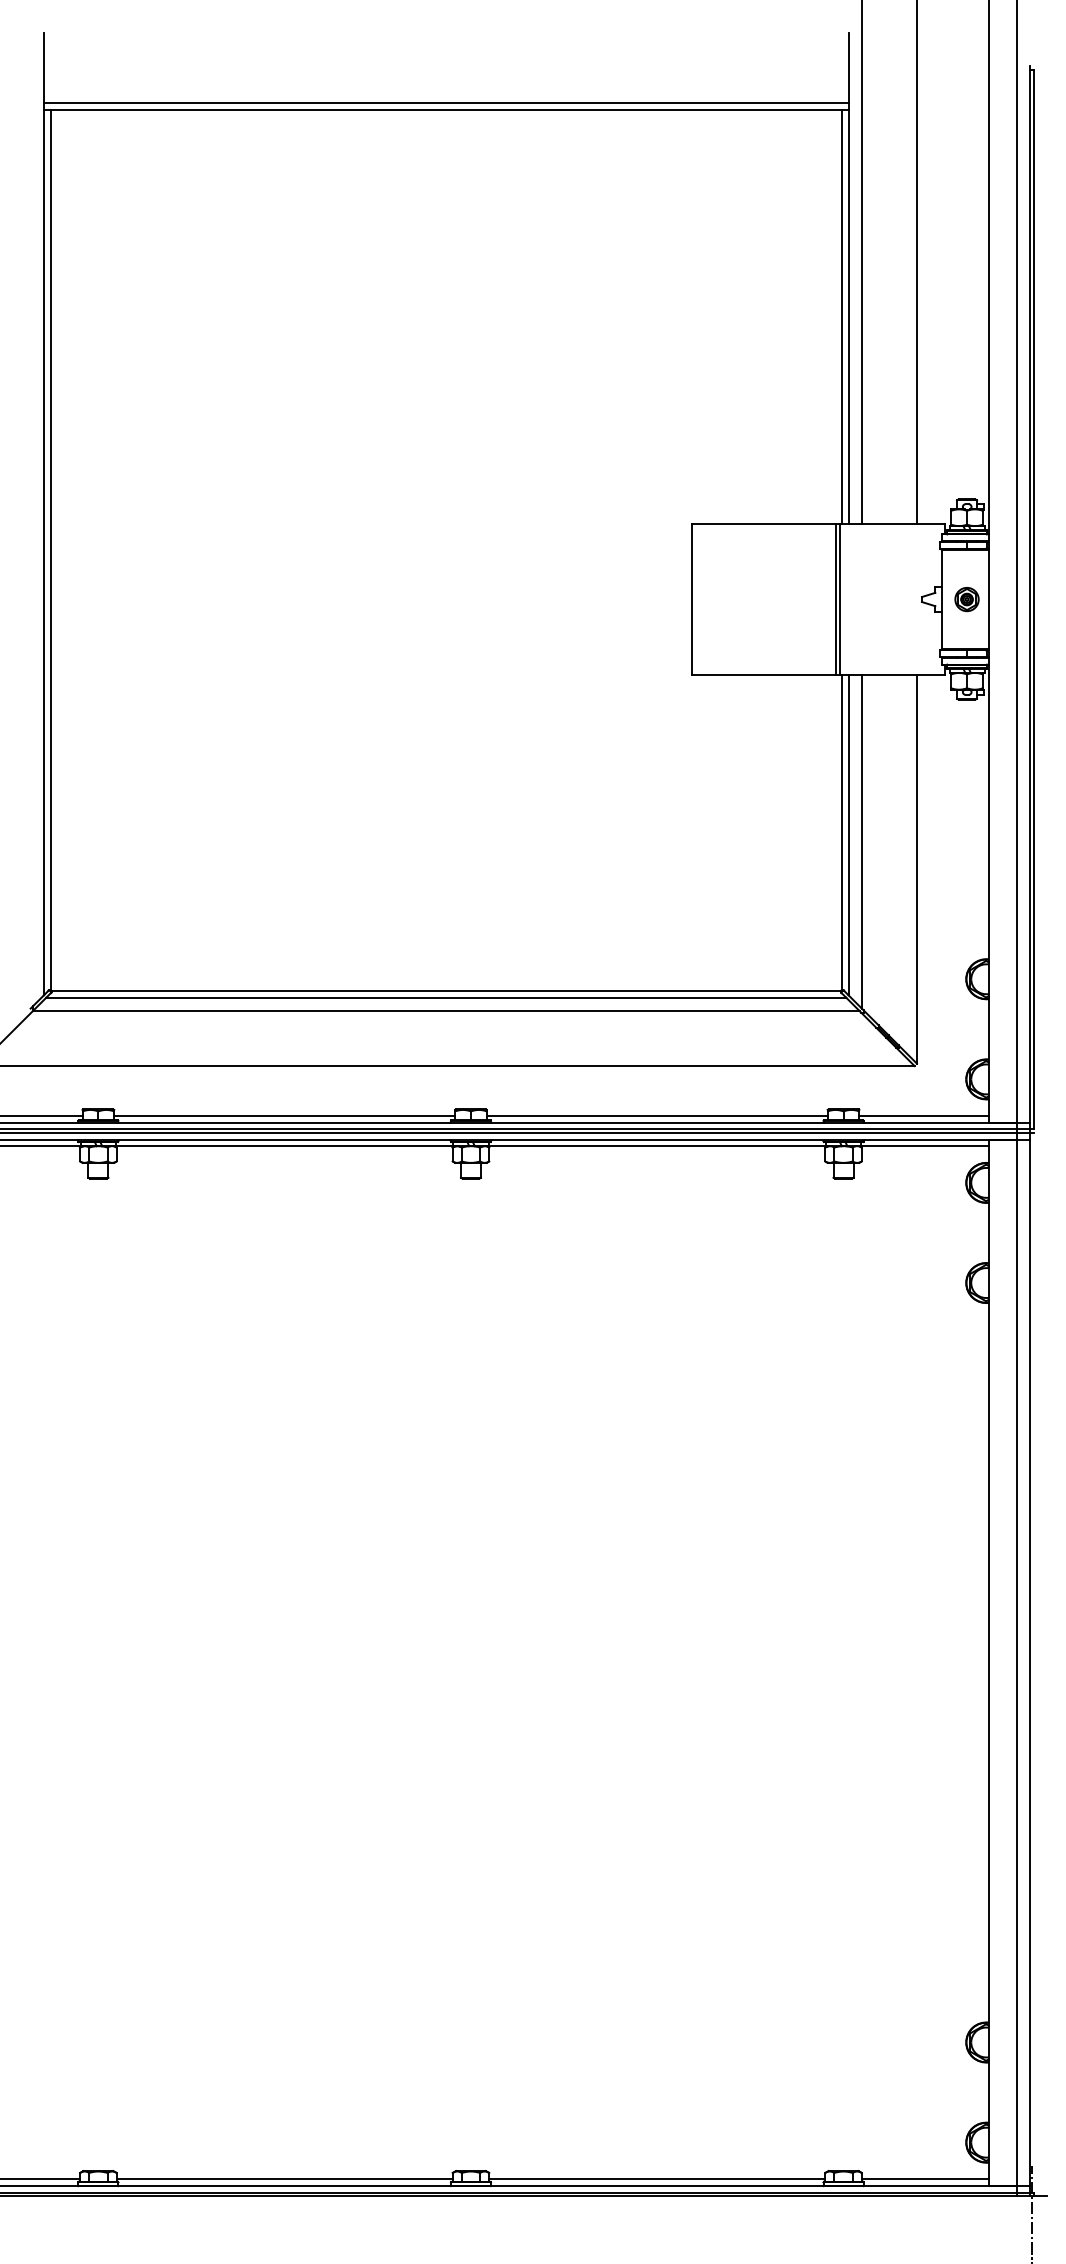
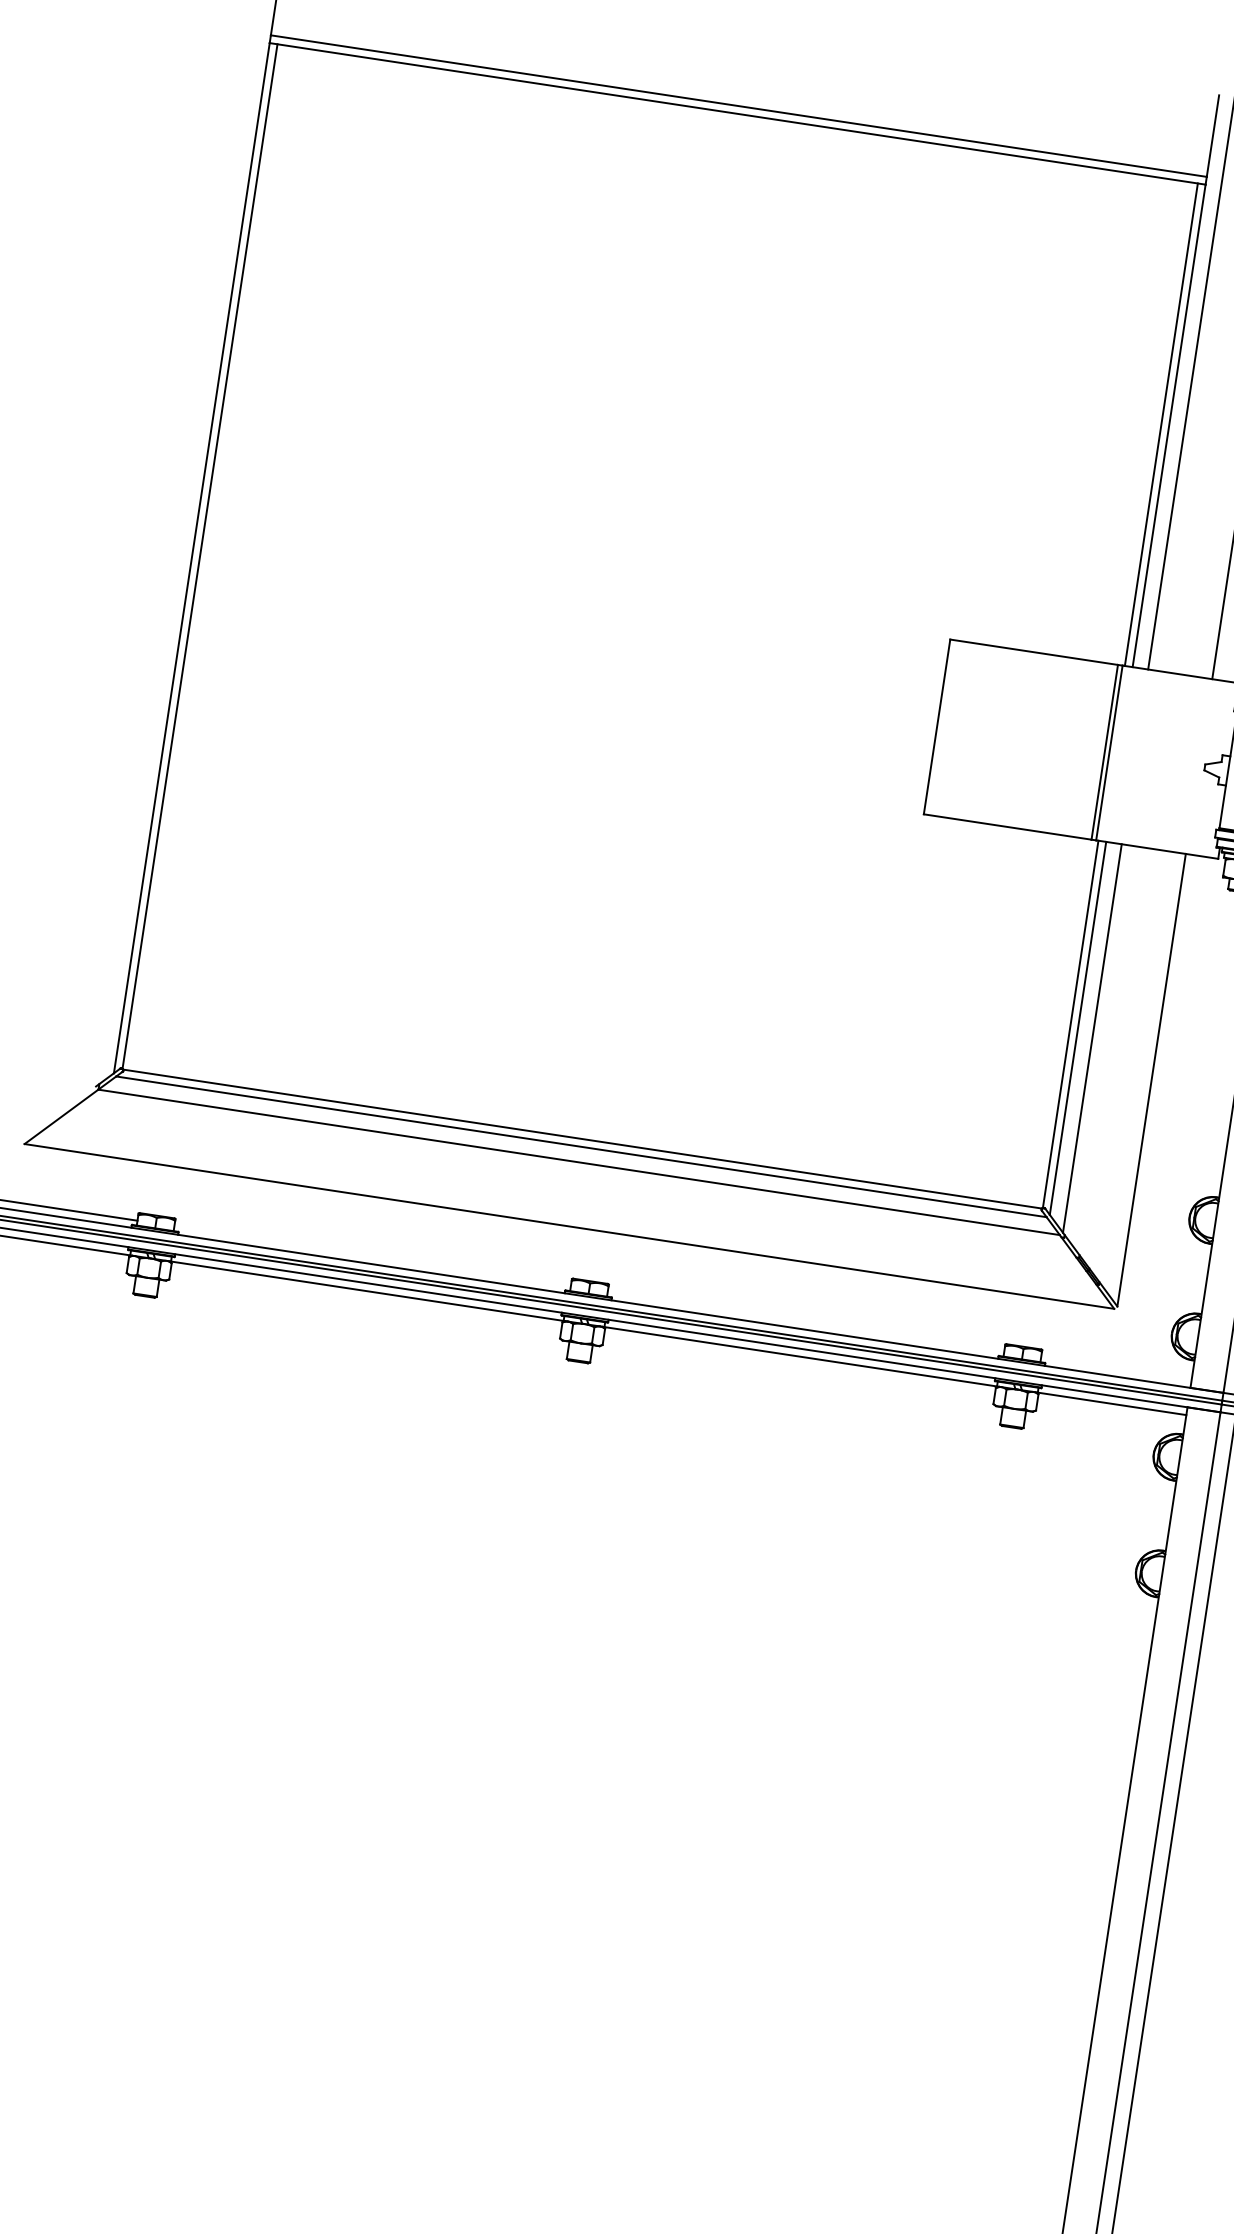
line: (284, 1116) -> (372, 1256), removed
line: (656, 1116) -> (805, 1322), removed
line: (923, 1116) -> (1115, 1369), removed

